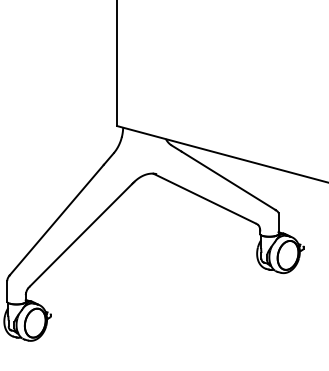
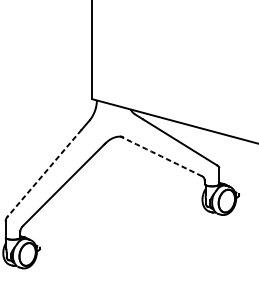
arc: (205, 198) -> (161, 156), solid -> dashed
line: (56, 220) -> (44, 173), solid -> dashed

